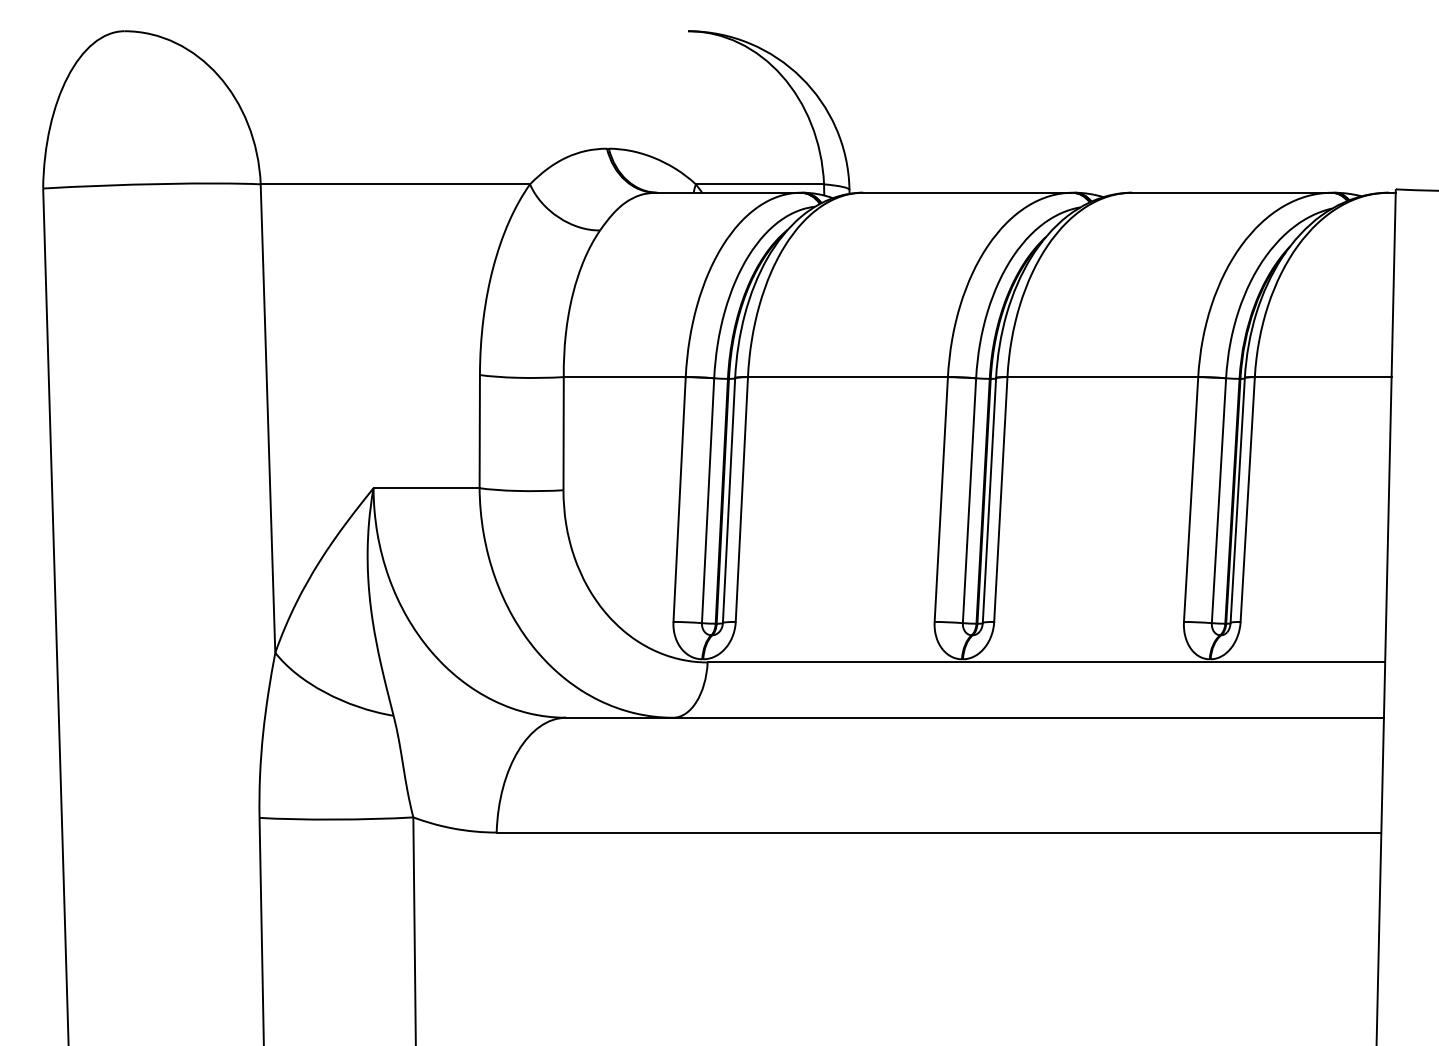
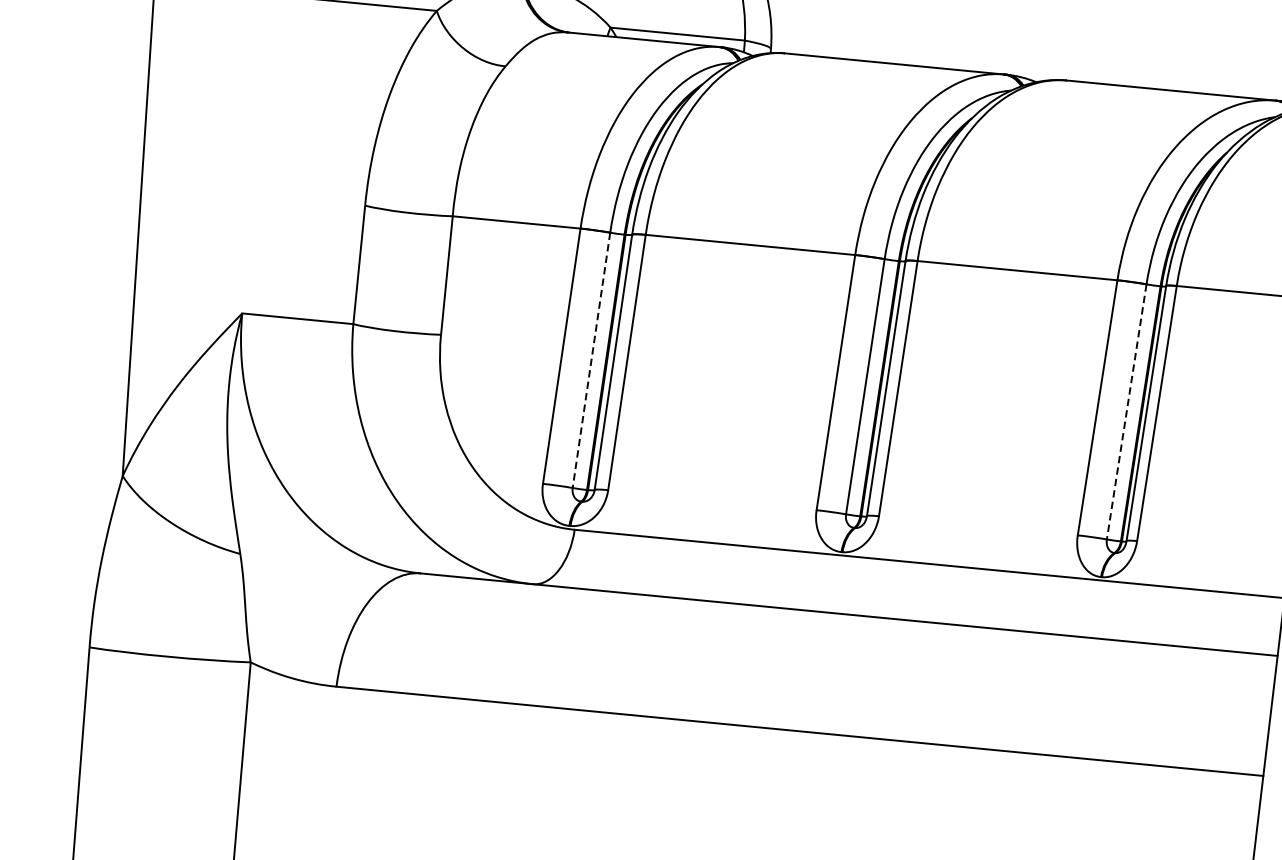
line: (708, 500) -> (591, 360), solid -> dashed
line: (1218, 500) -> (1126, 411), solid -> dashed

